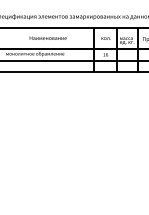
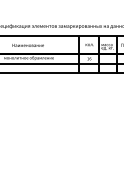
text: (47, 37) -> (27, 44), moved

